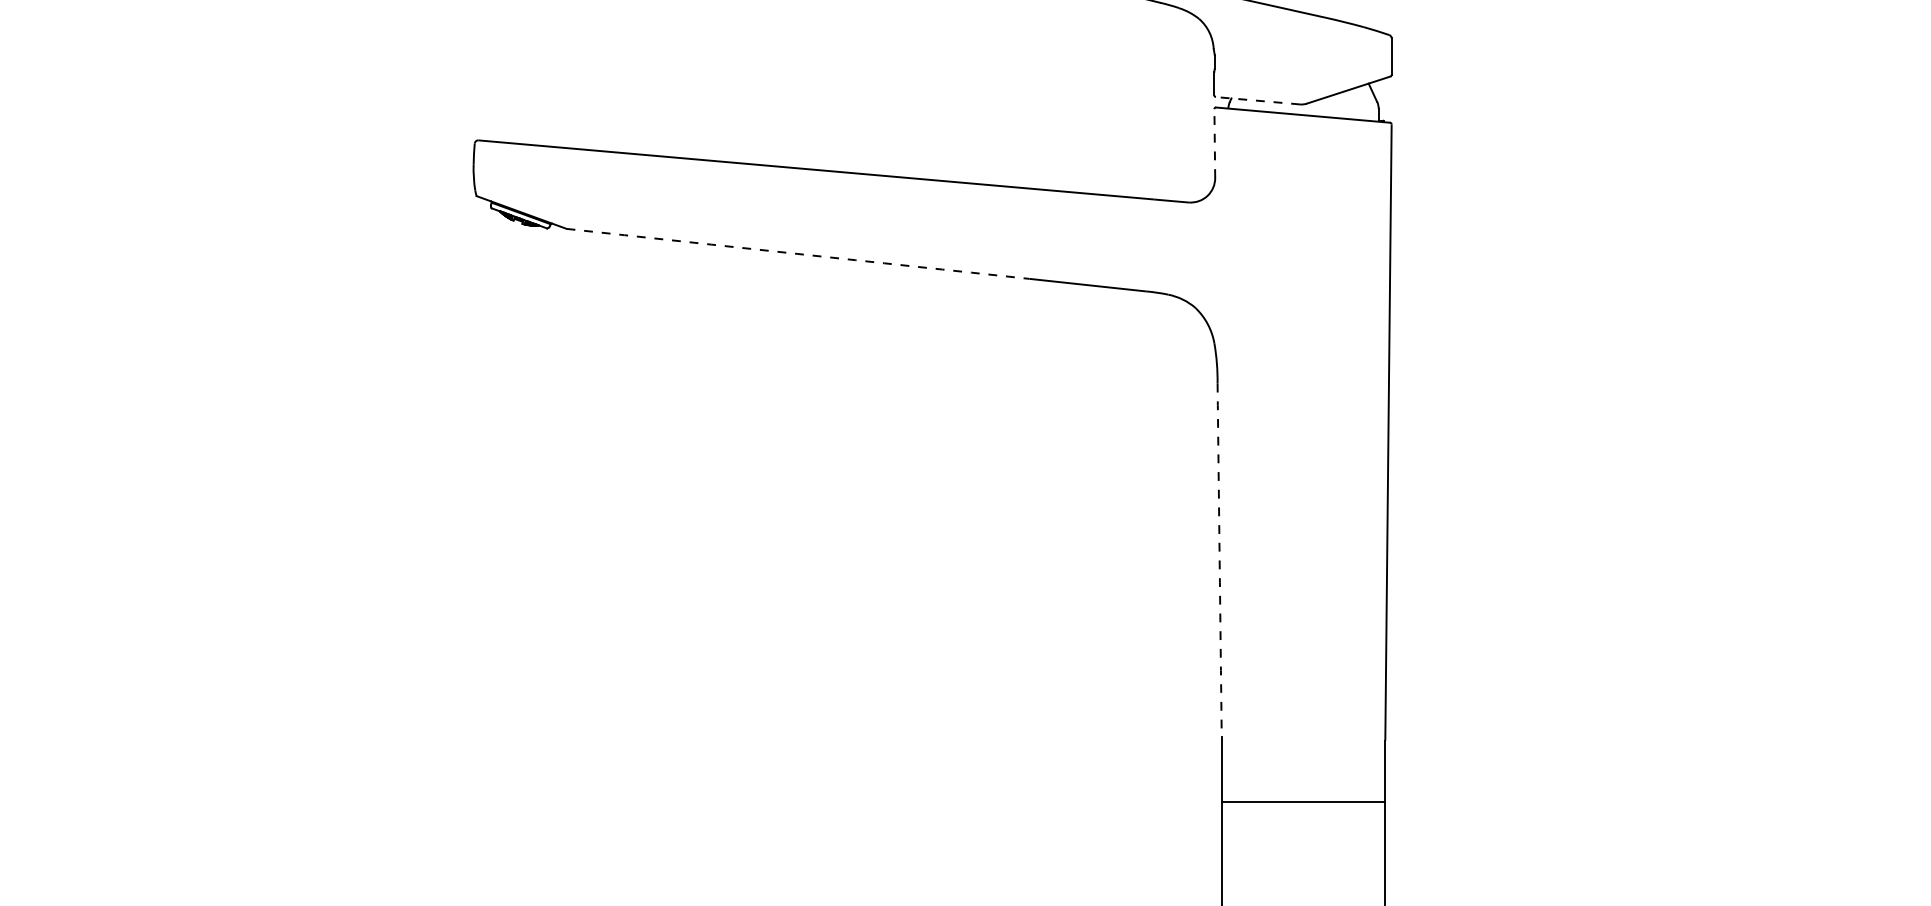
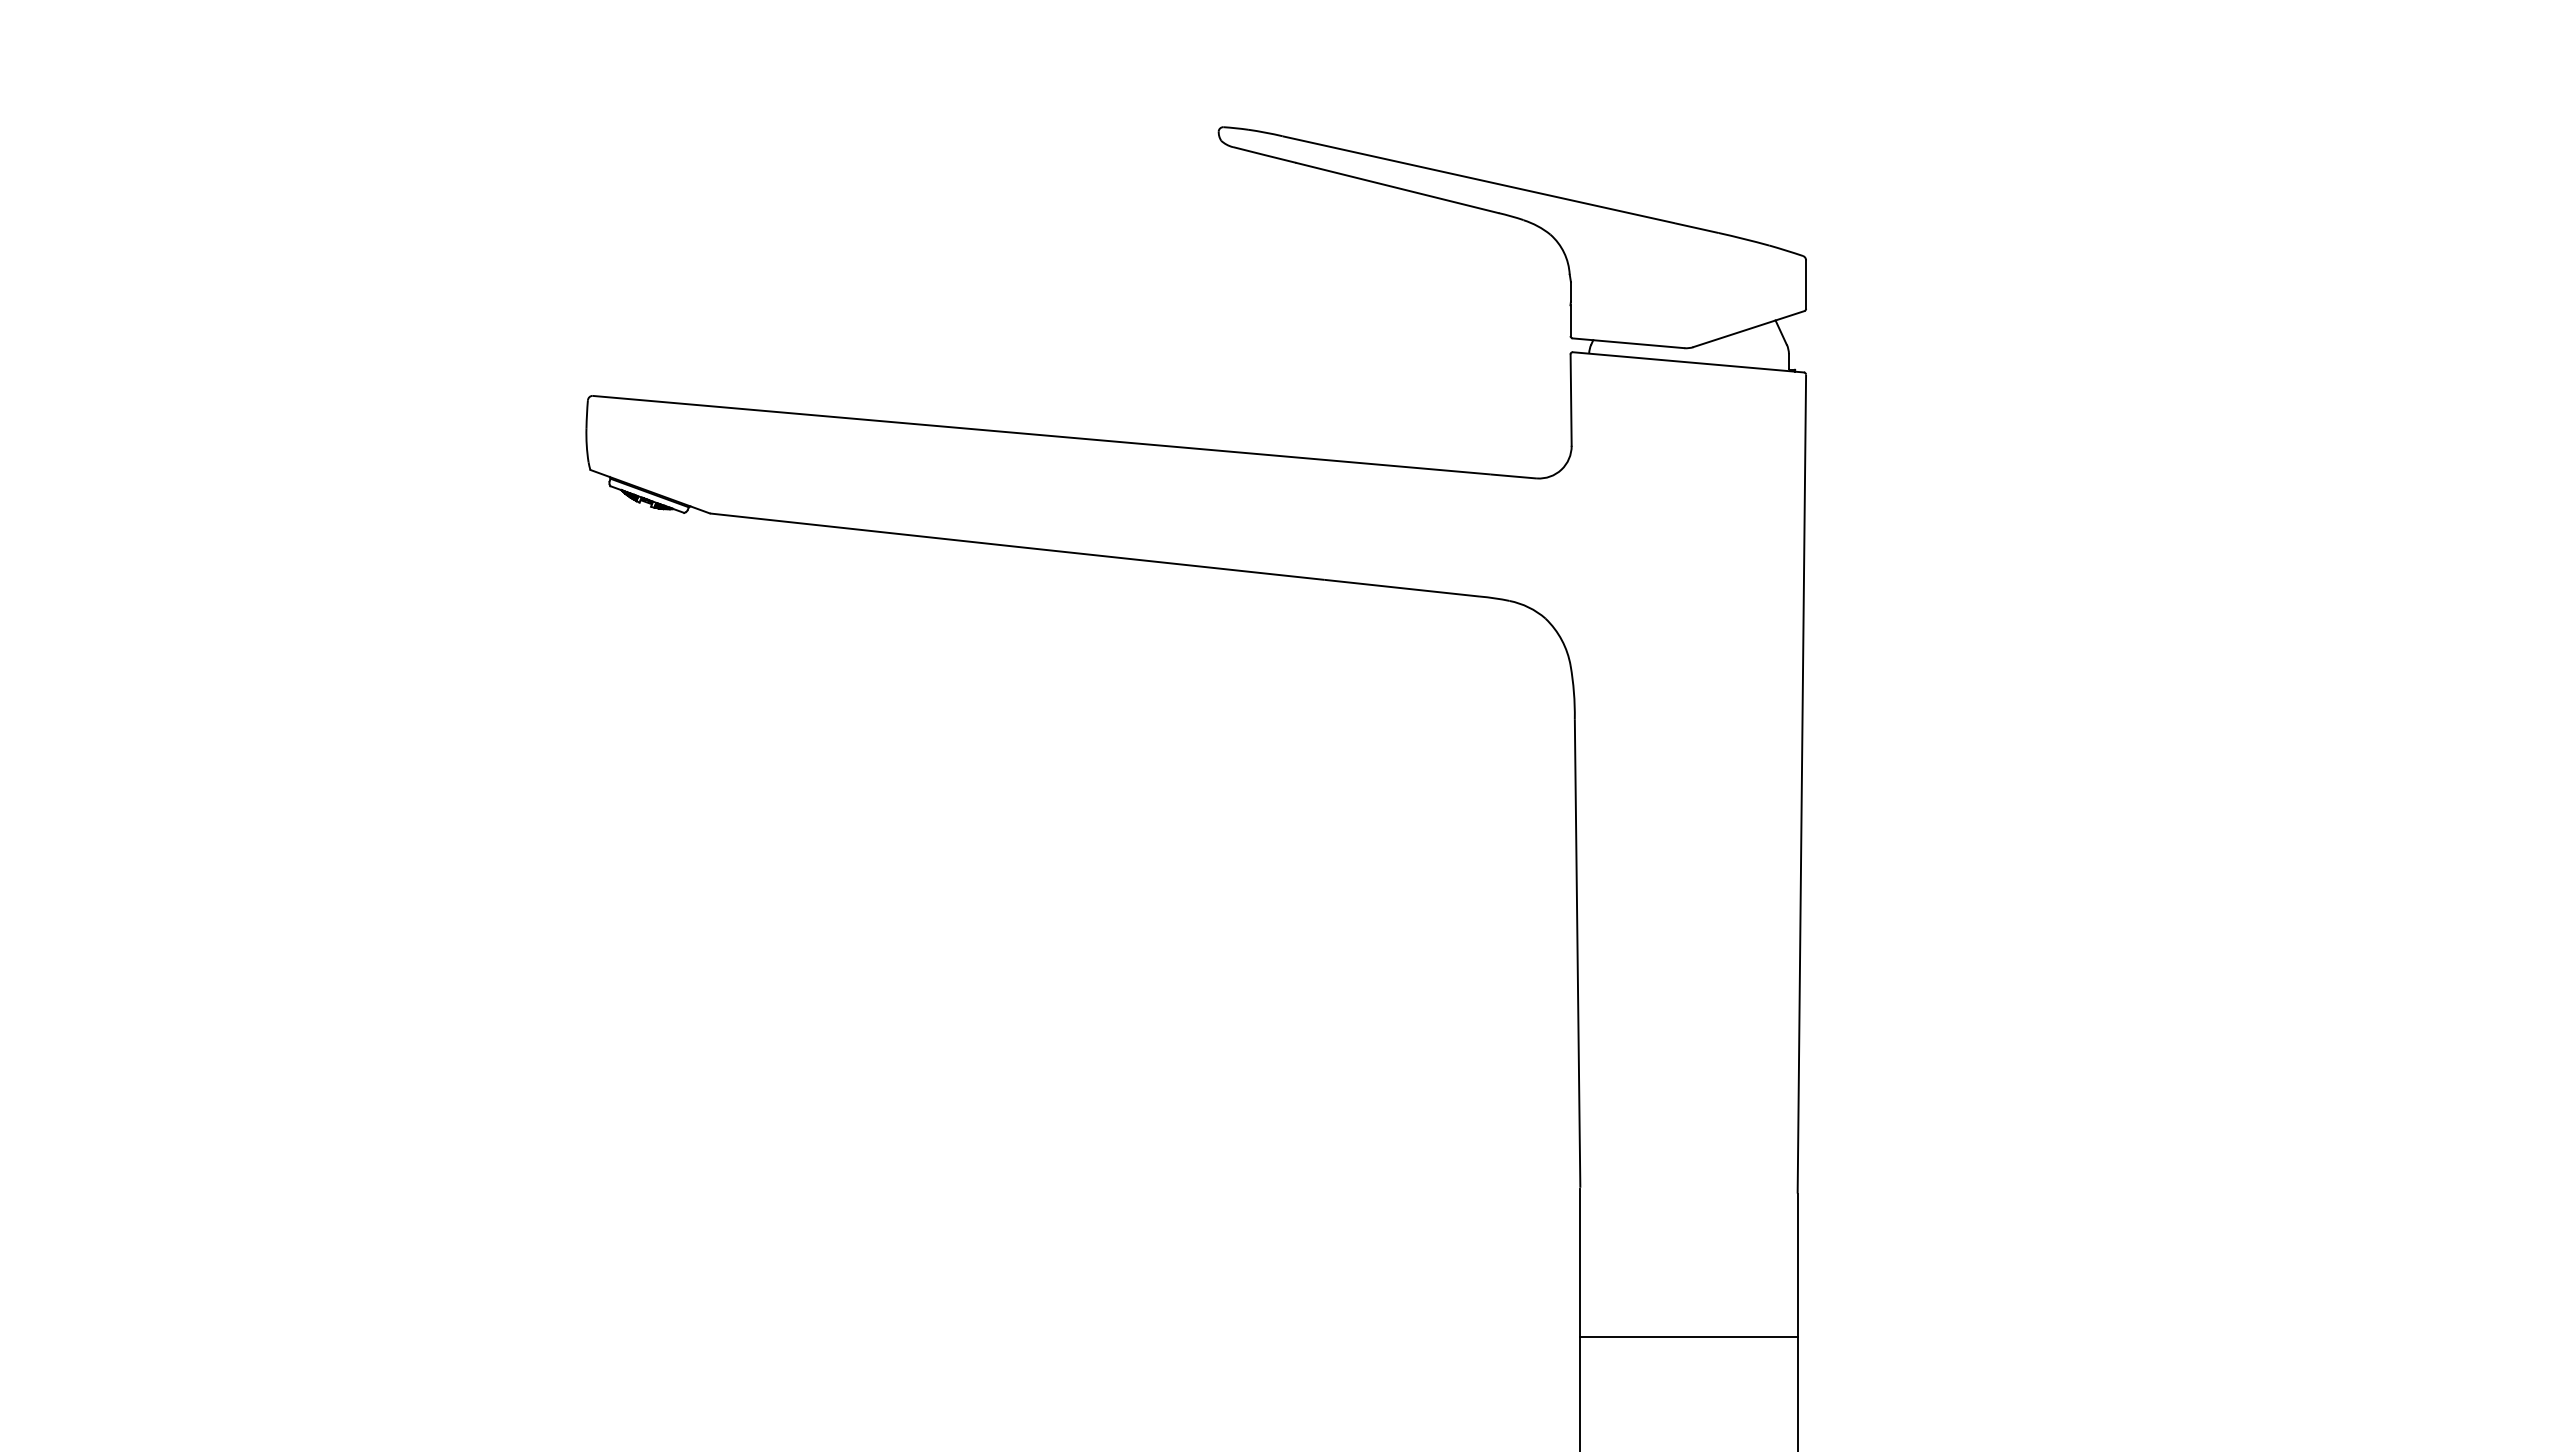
line: (1257, 100) -> (1627, 343), dashed -> solid
line: (1215, 143) -> (1571, 400), dashed -> solid
arc: (798, 253) -> (1017, 546), dashed -> solid
arc: (1219, 560) -> (1577, 953), dashed -> solid
line: (1303, 801) -> (1688, 1336), moved

